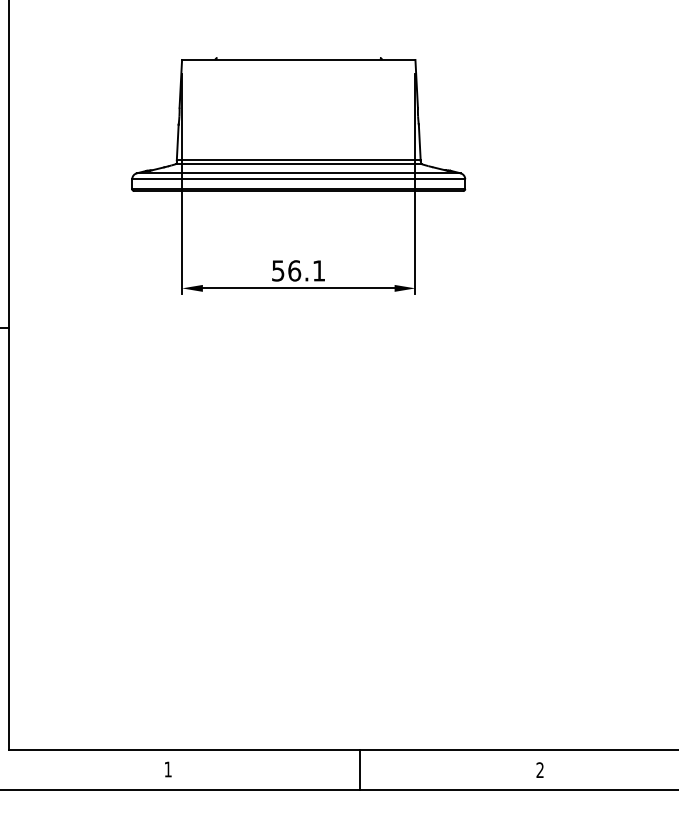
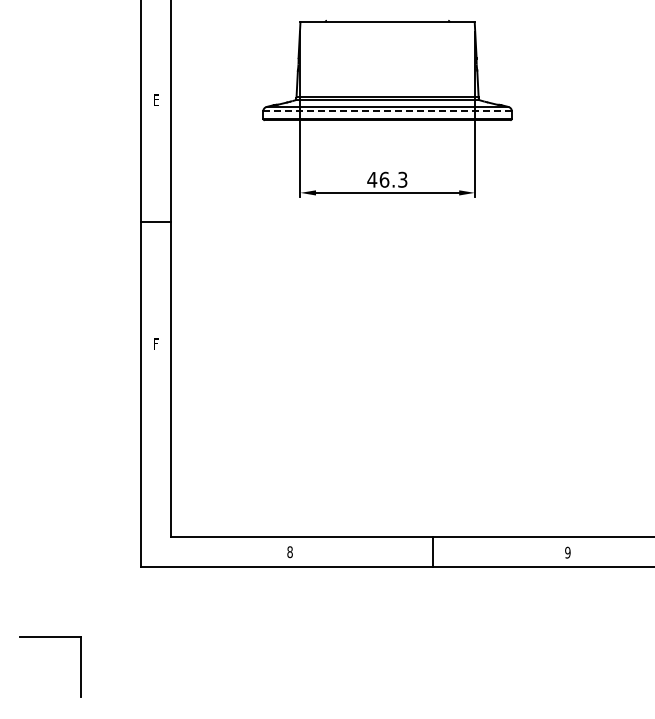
line: (298, 179) -> (387, 111), solid -> dashed
text: (298, 270) -> (387, 179), 56.1 -> 46.3
text: (167, 769) -> (289, 552), 1 -> 8
text: (539, 769) -> (567, 552), 2 -> 9

